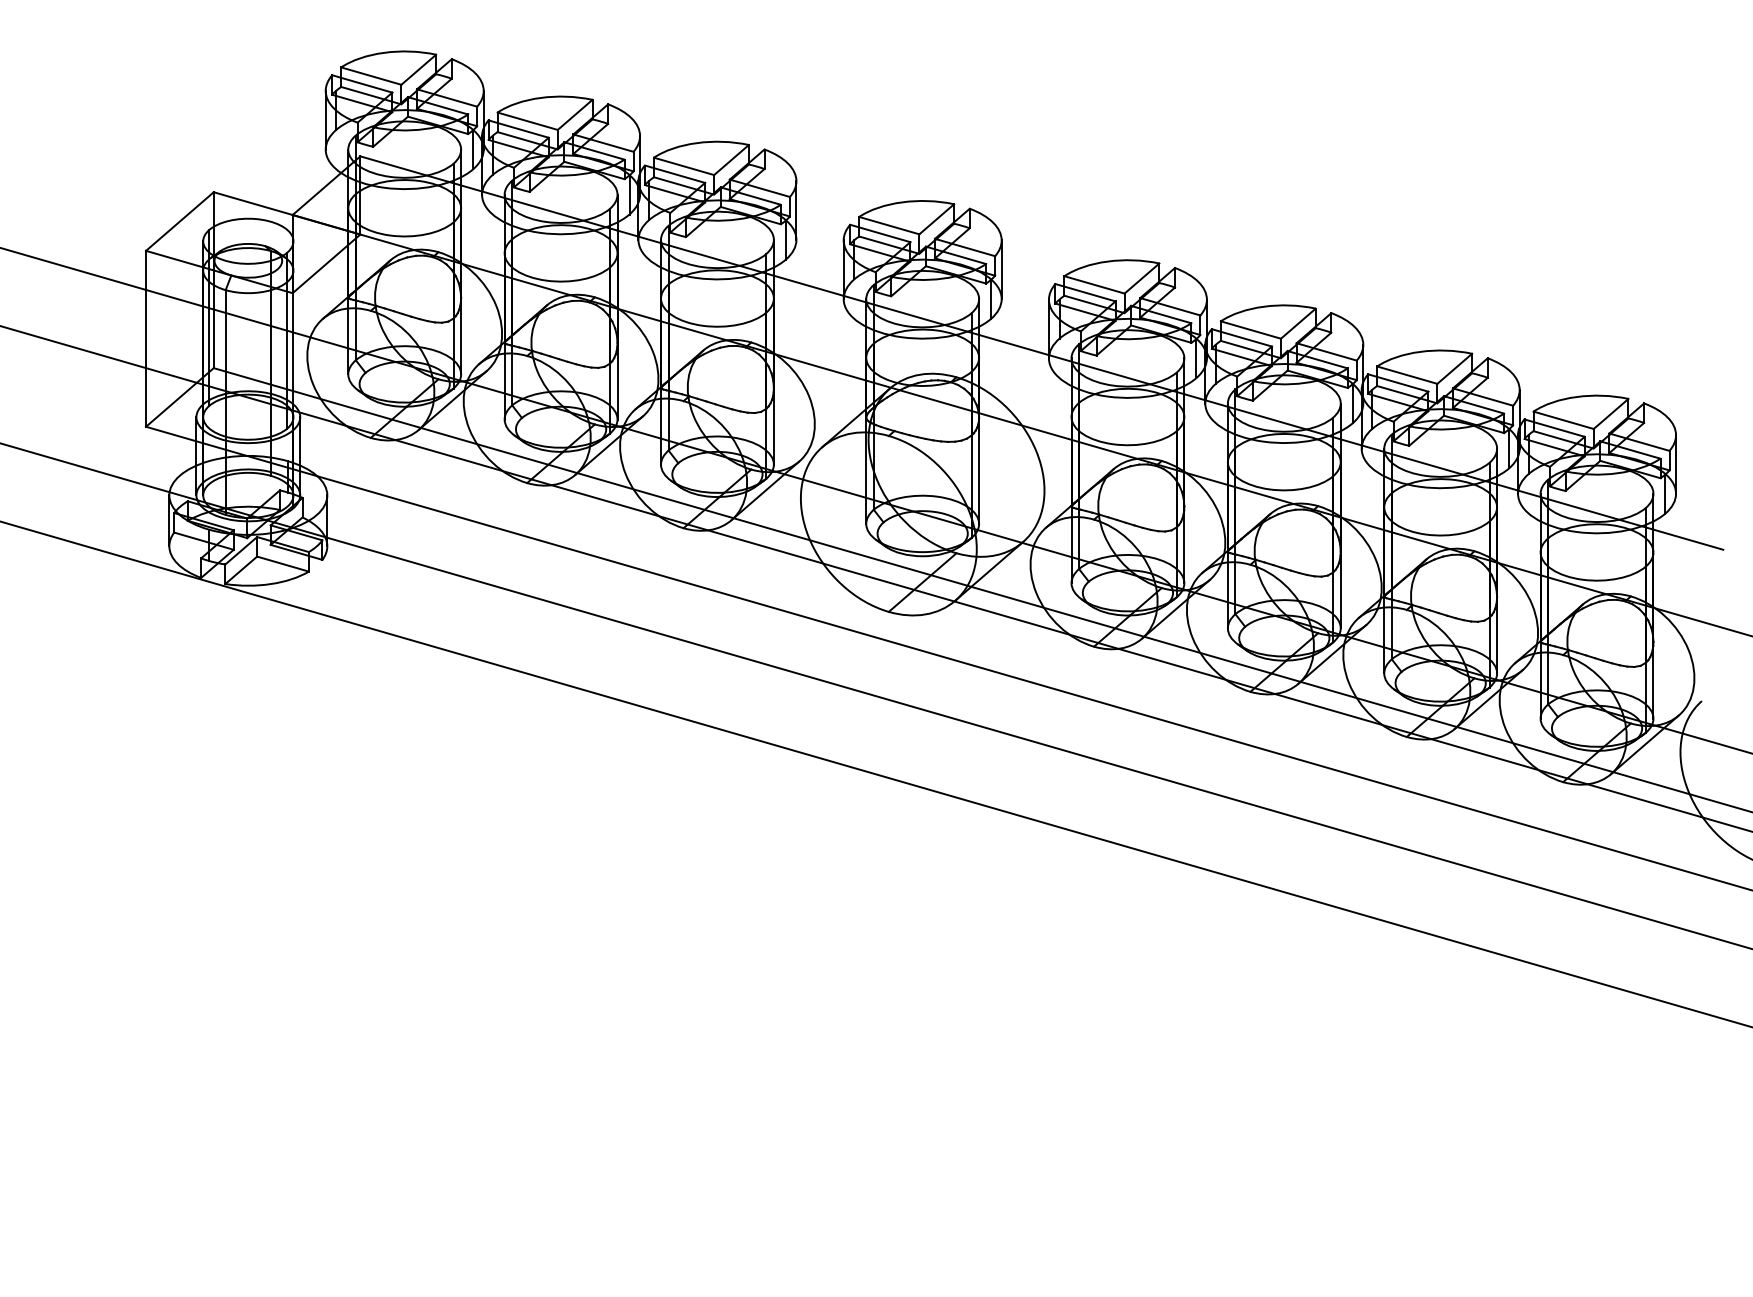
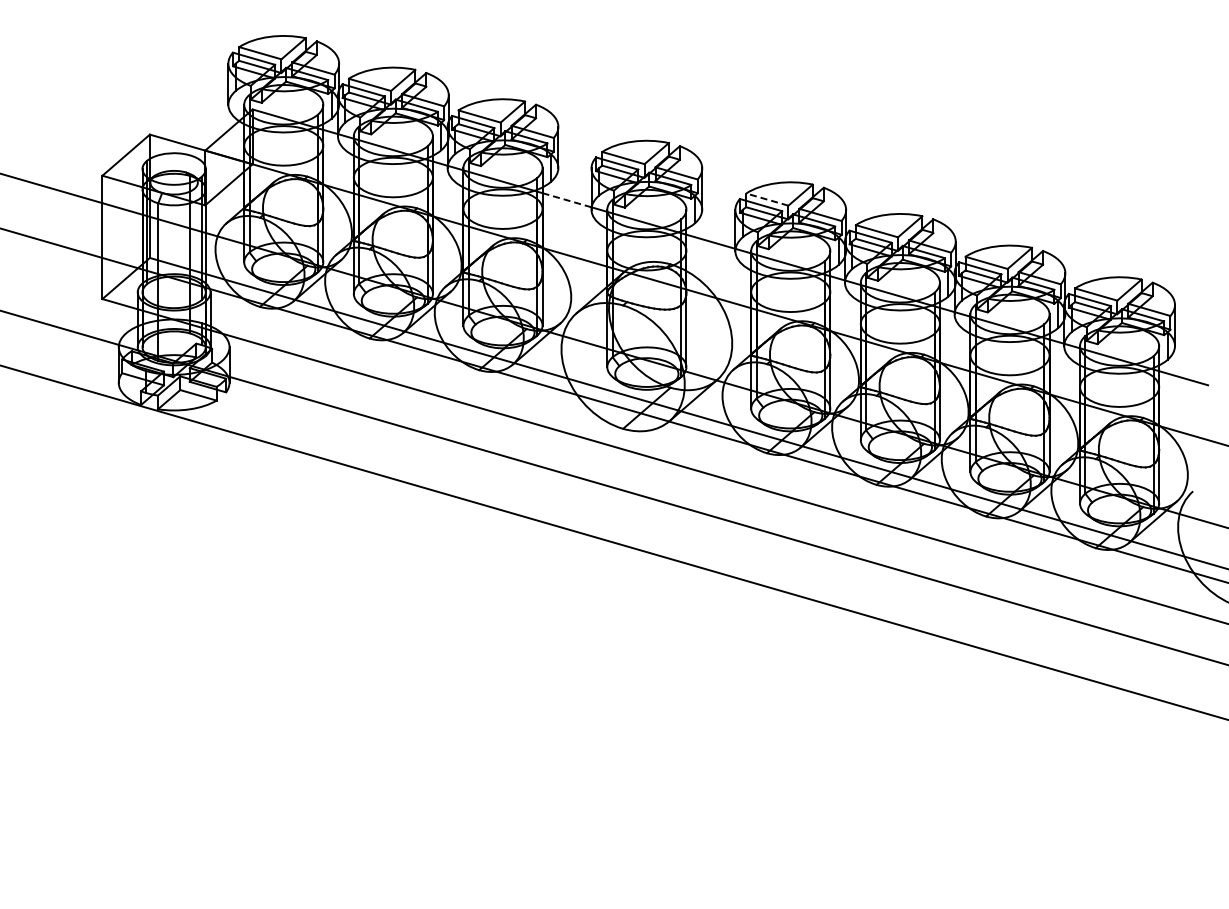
line: (1094, 284) -> (767, 199), solid -> dashed
line: (808, 286) -> (566, 200), solid -> dashed

